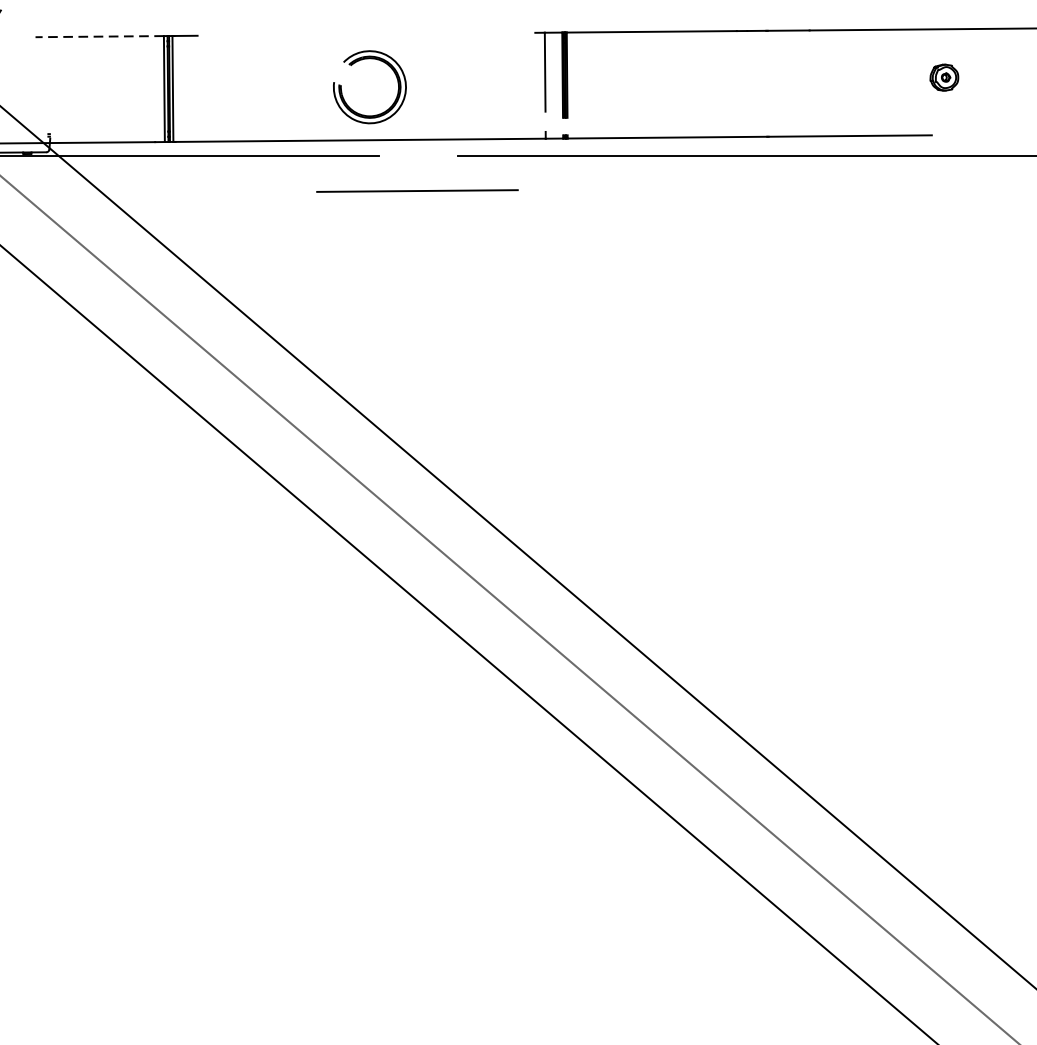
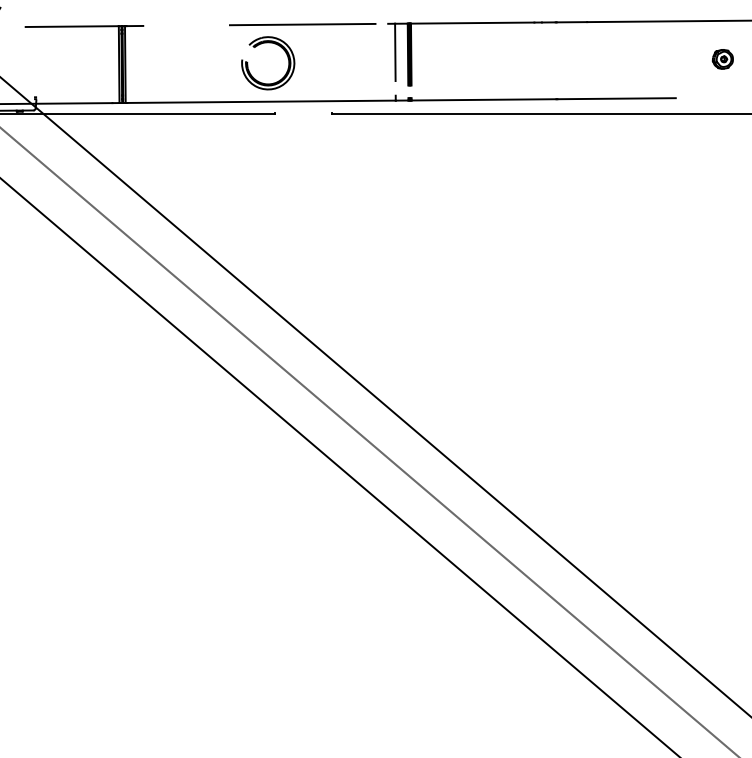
line: (100, 36) -> (72, 26), dashed -> solid
part: (943, 77) -> (722, 59), moved
line: (417, 190) -> (302, 24), moved

